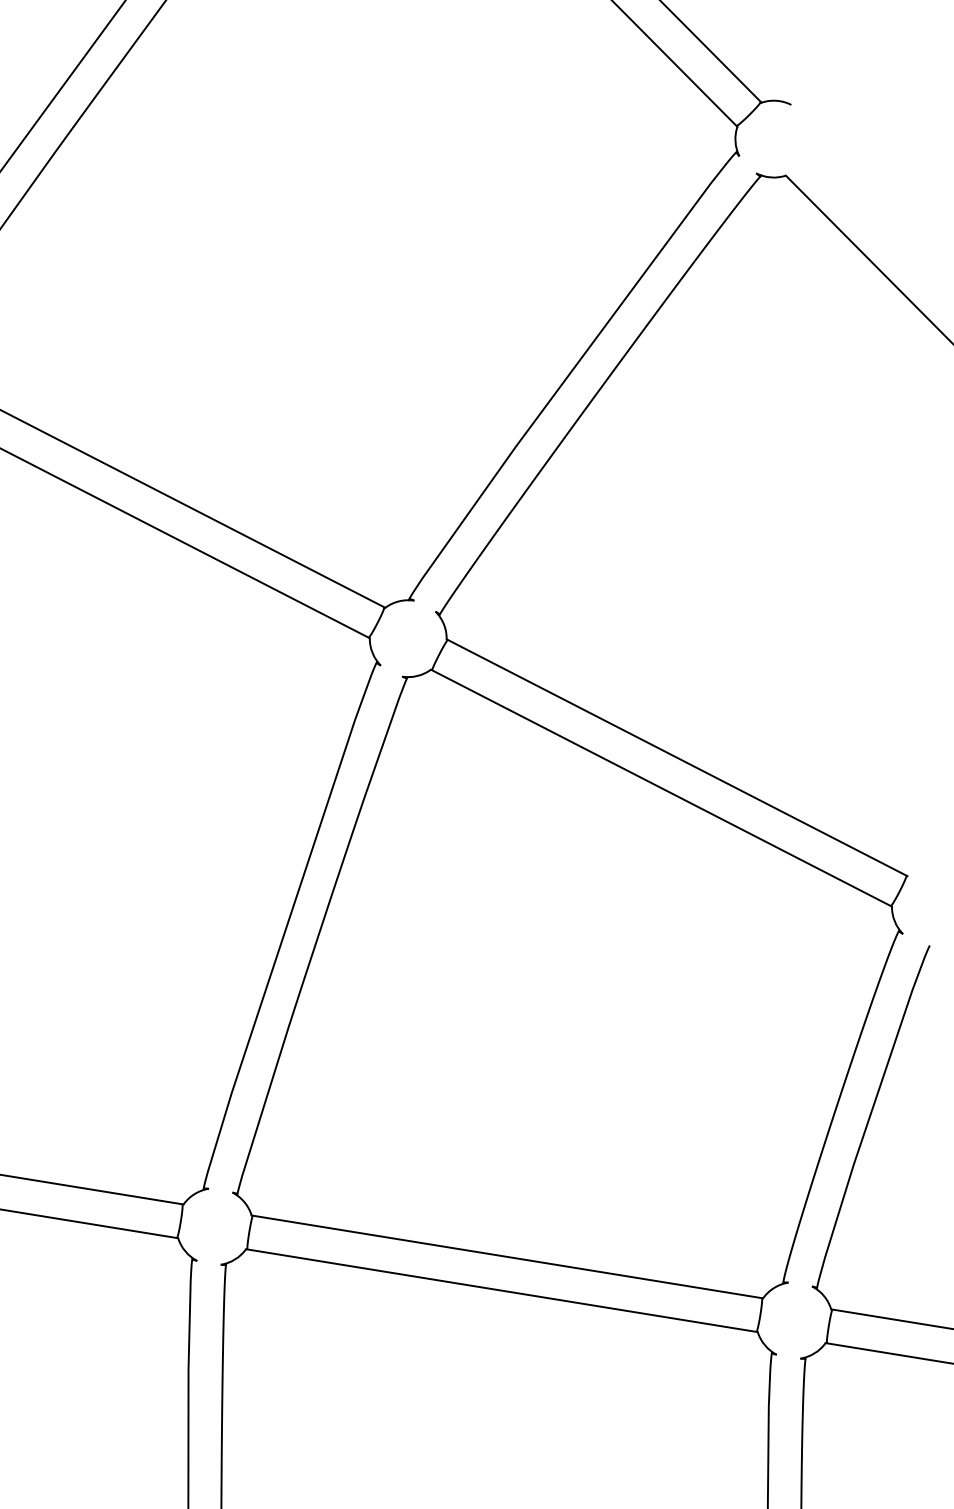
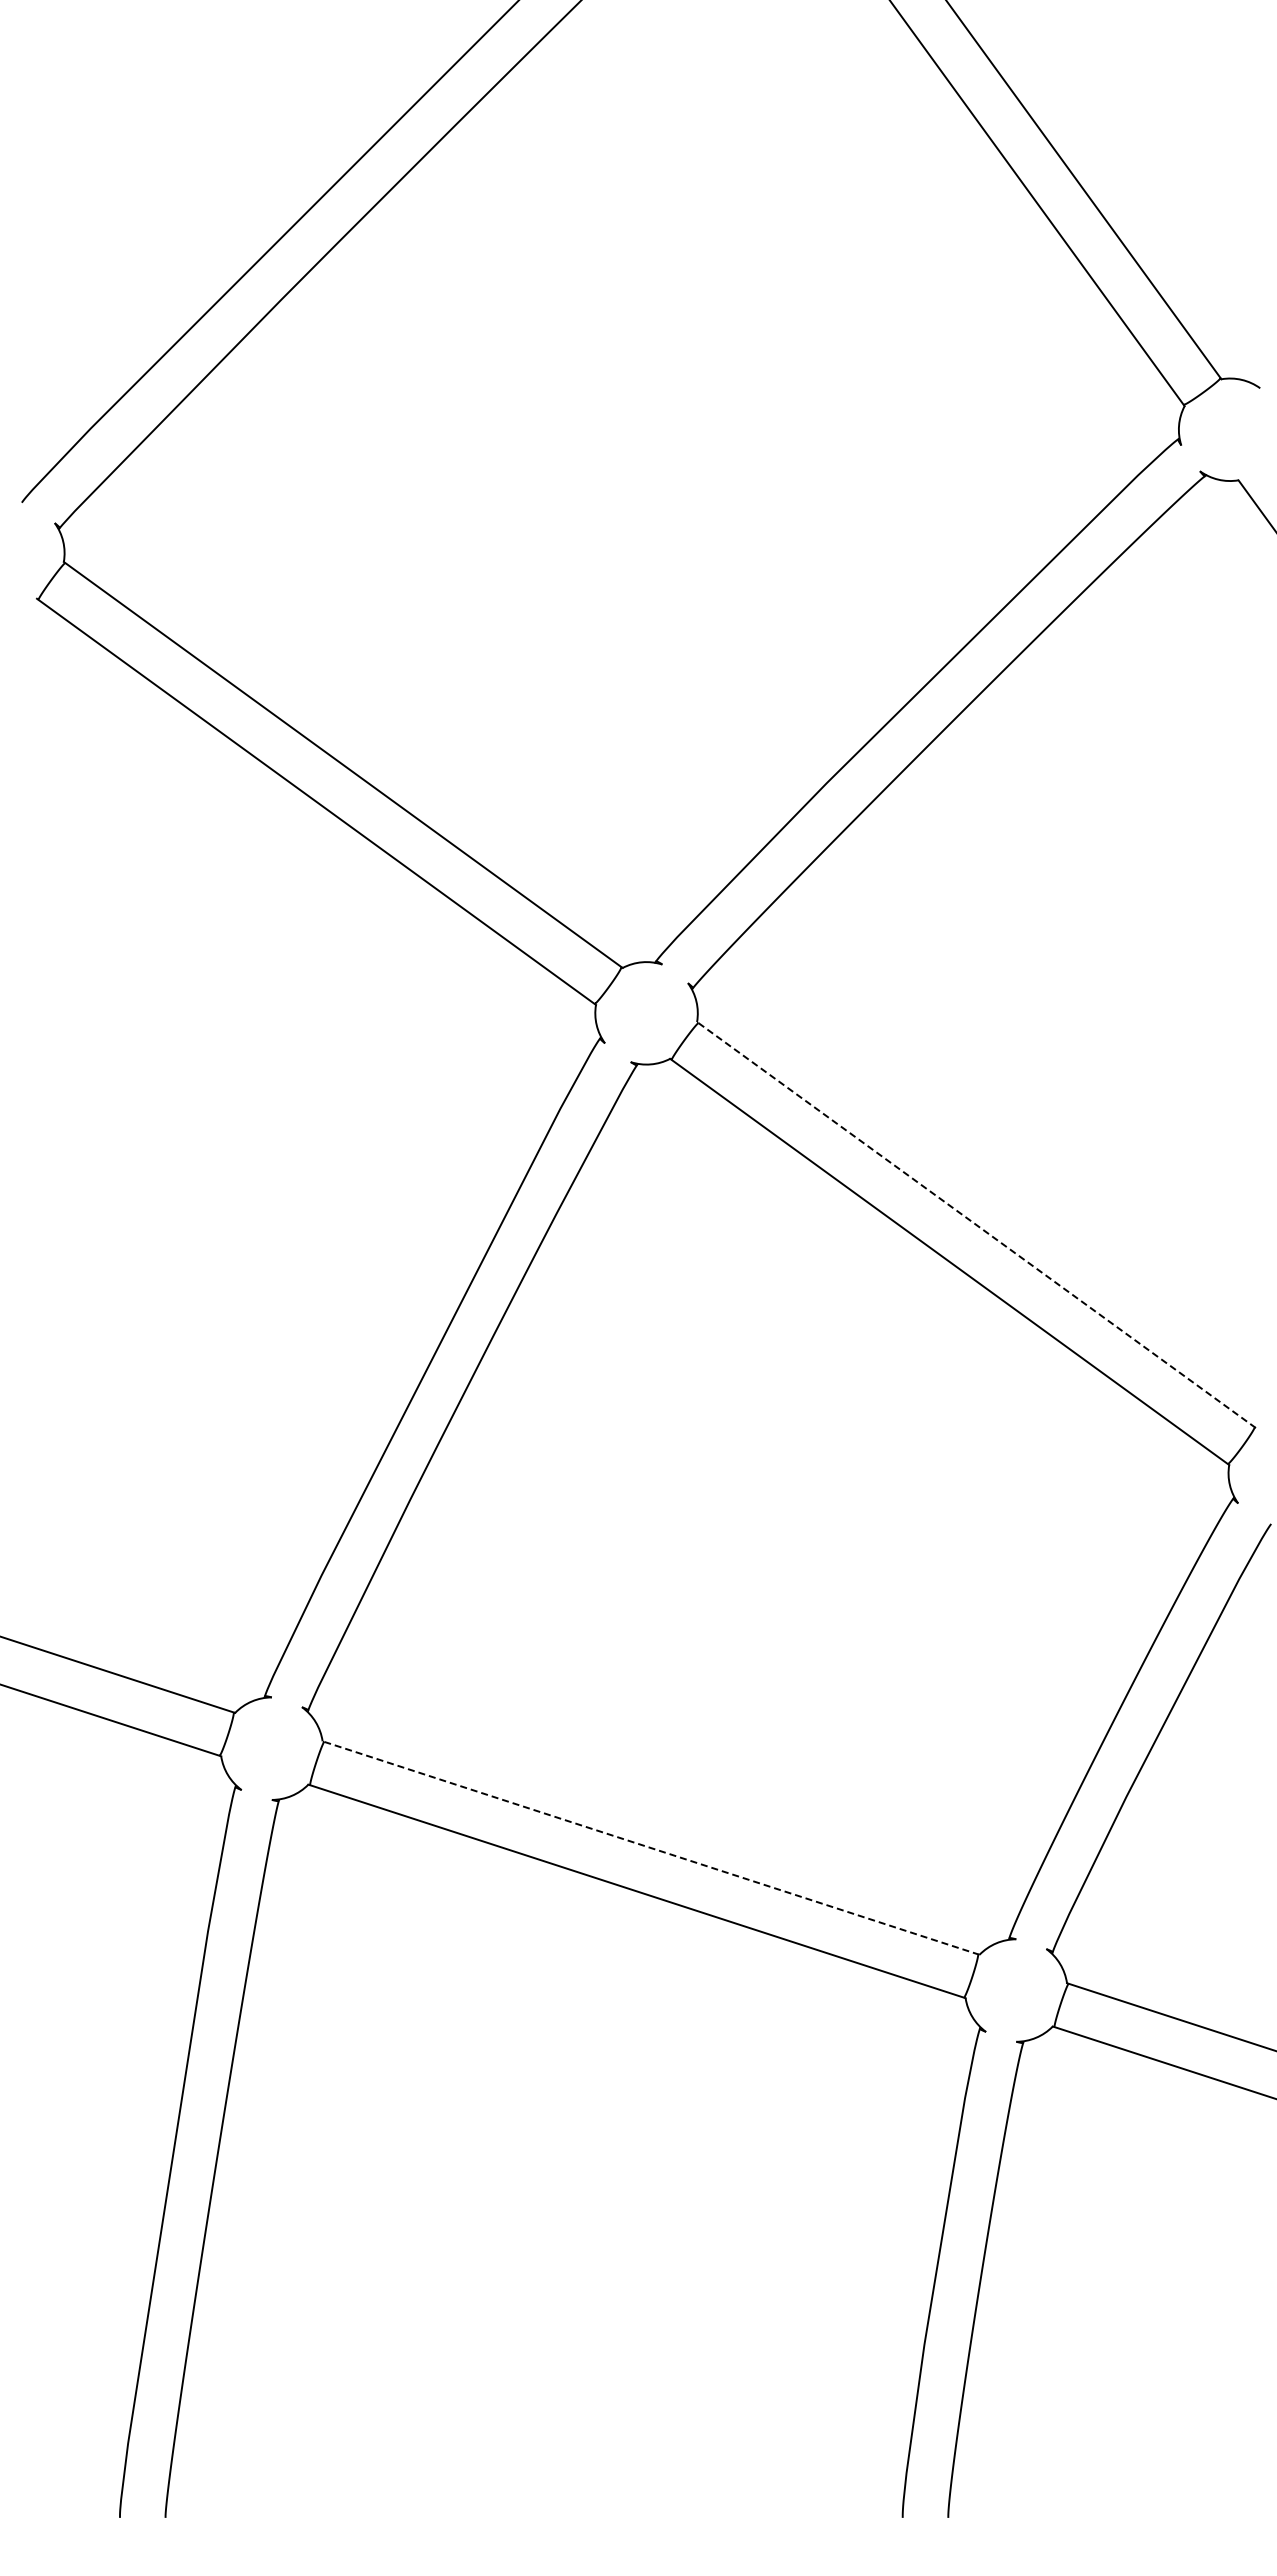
line: (677, 757) -> (976, 1224), solid -> dashed
line: (506, 1256) -> (650, 1847), solid -> dashed

